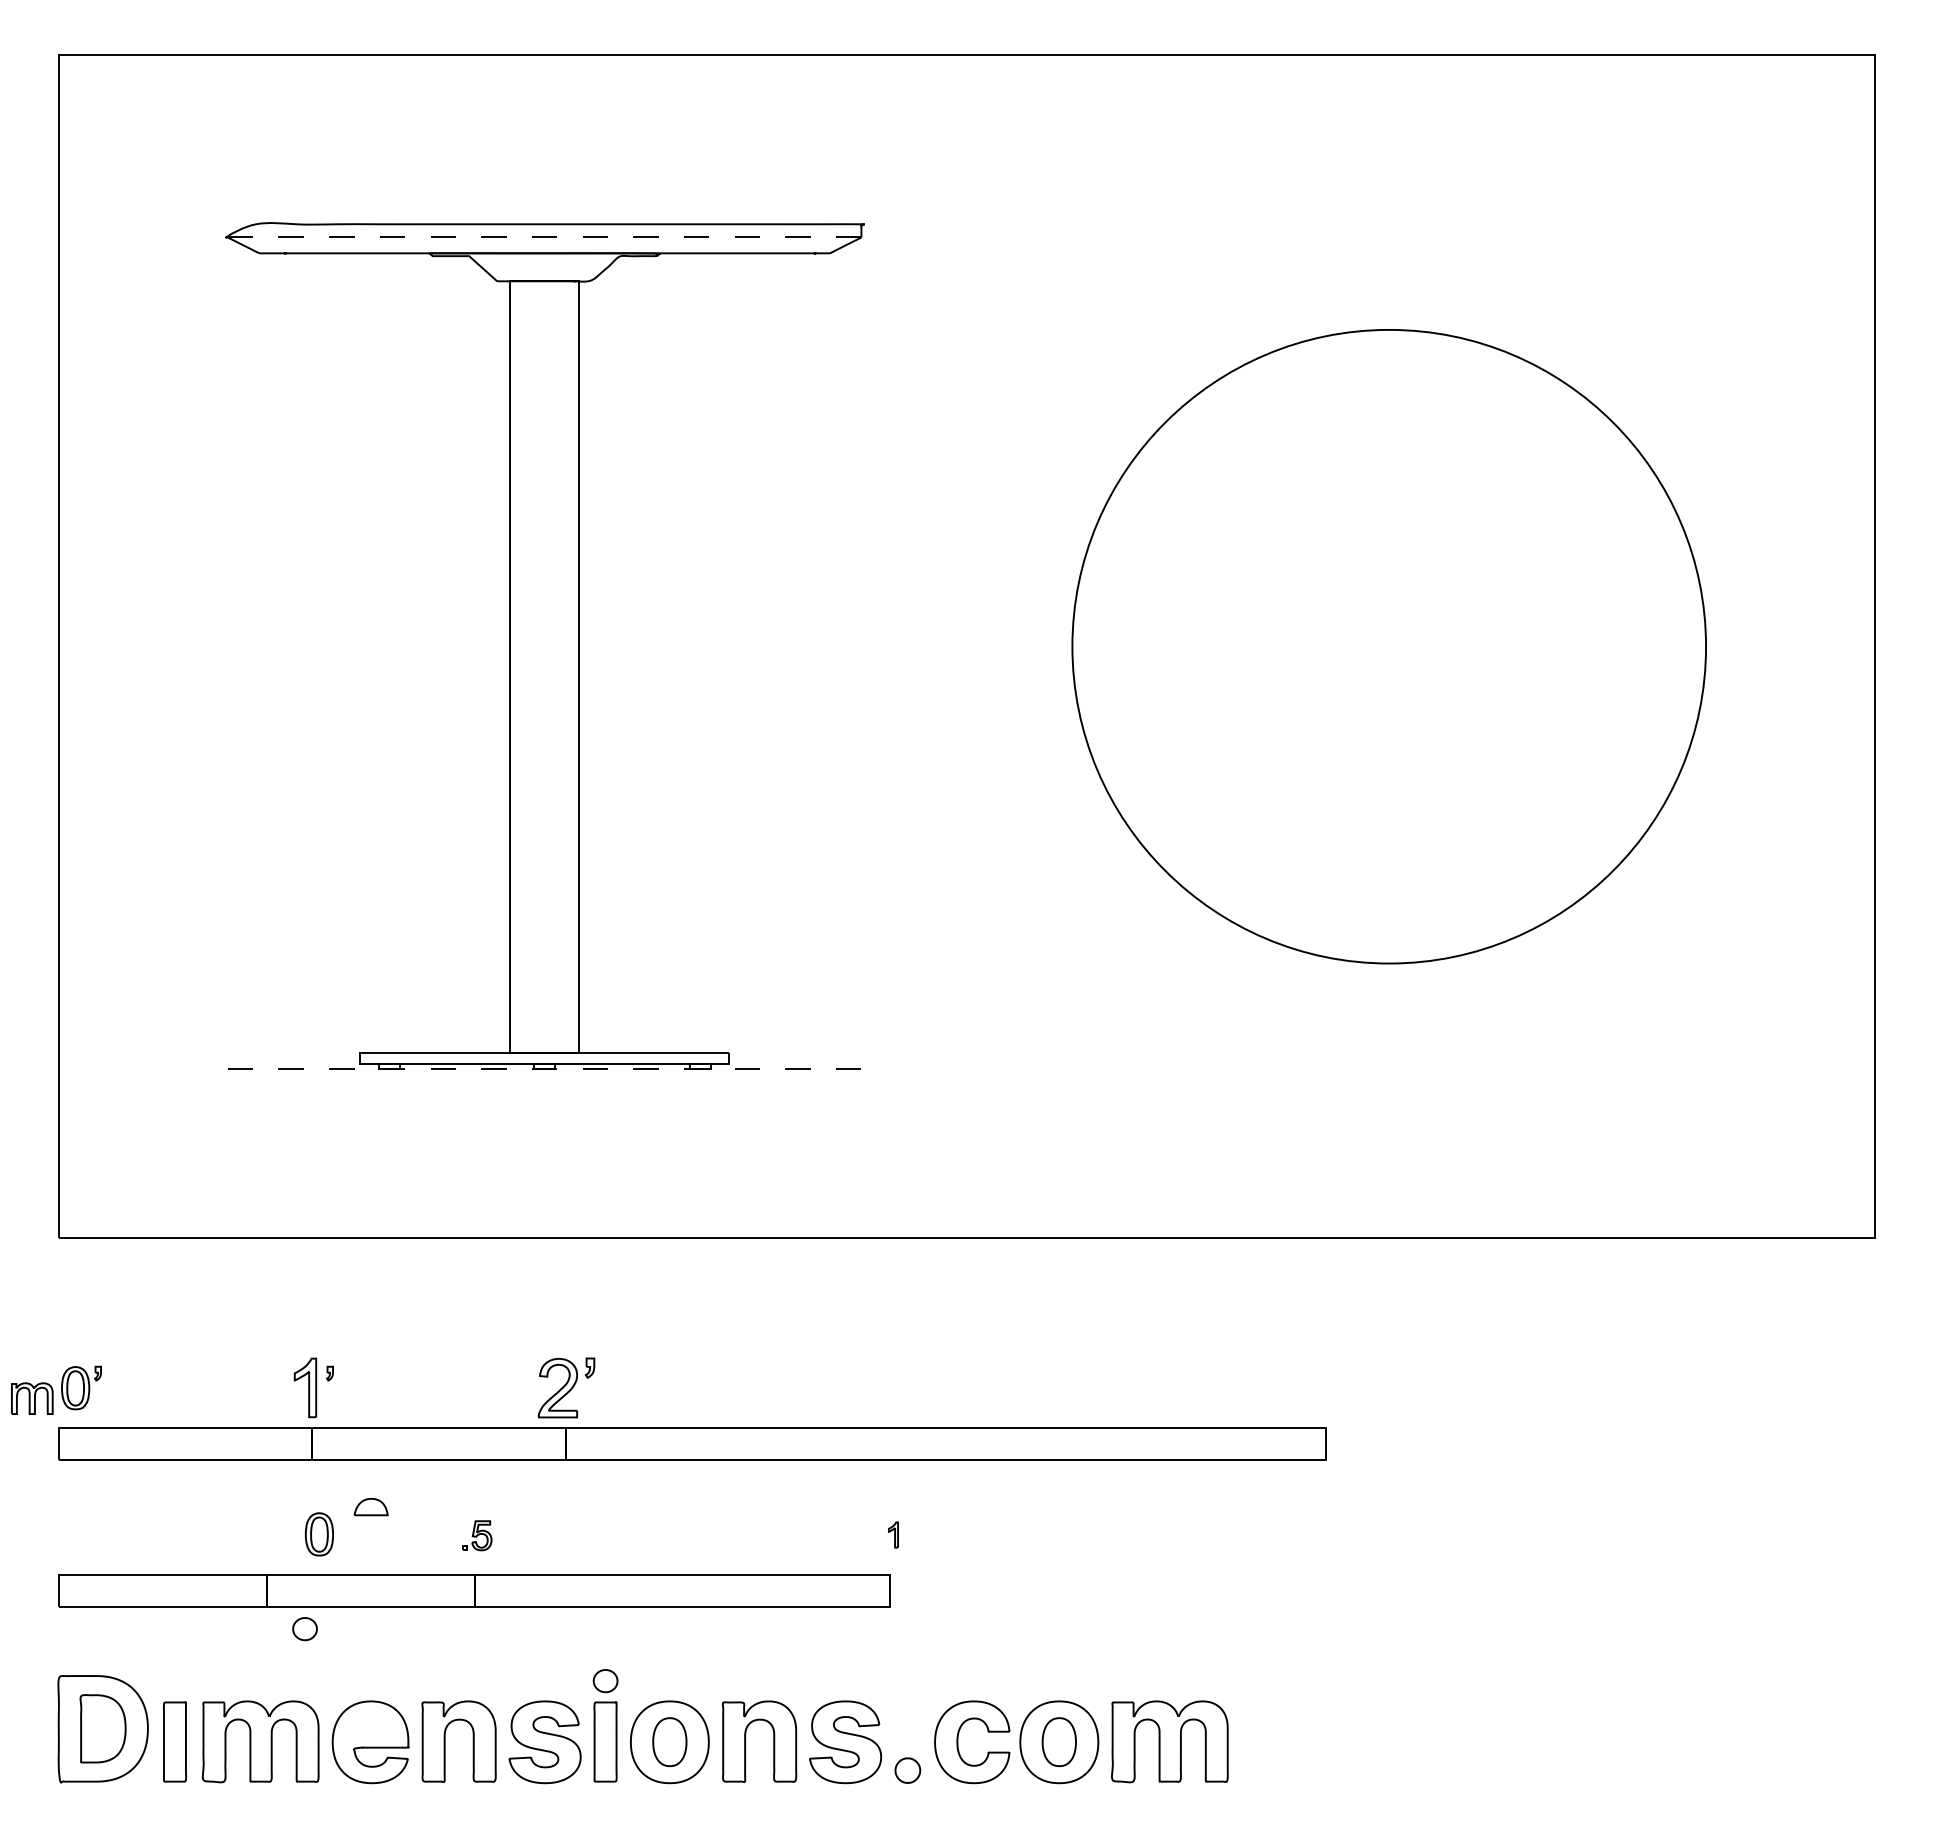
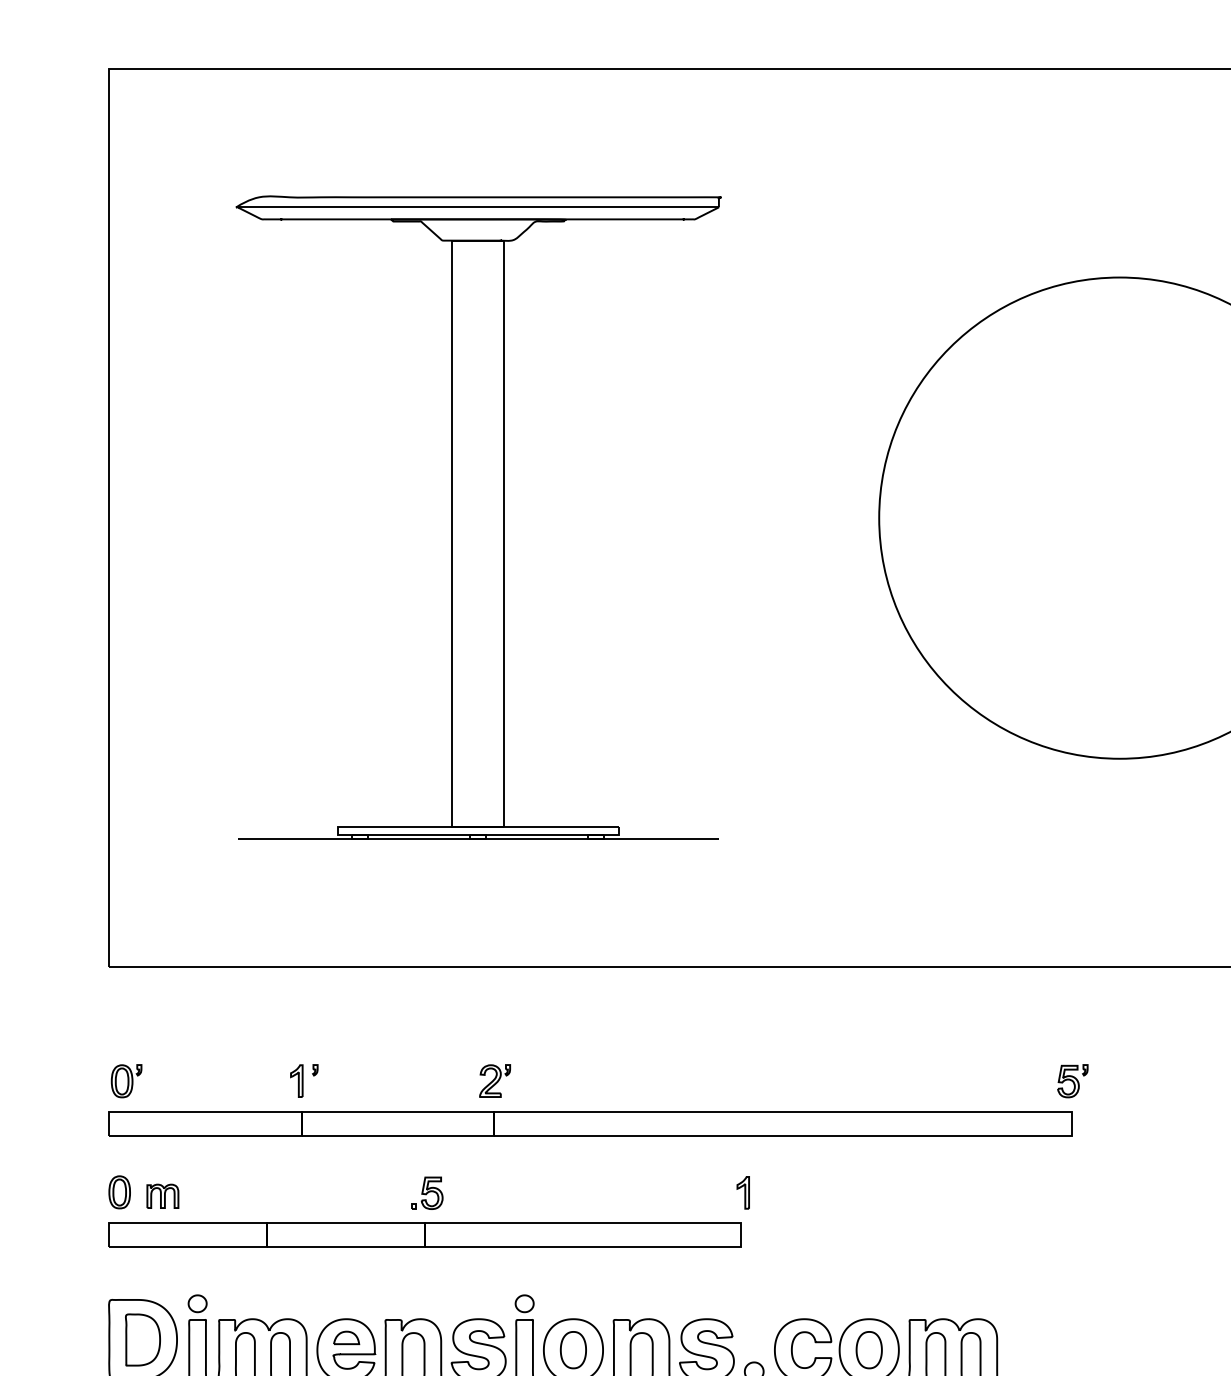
line: (544, 237) -> (478, 207), dashed -> solid
line: (544, 1069) -> (478, 839), dashed -> solid
part: (305, 1387) -> (296, 1080), size x0.71
part: (566, 1387) -> (494, 1080), size x0.71
part: (1327, 1387) -> (1072, 1080), added
part: (32, 1398) -> (163, 1196), moved
part: (370, 1507) -> (346, 1338), moved
part: (318, 1534) -> (119, 1192), moved
part: (893, 1534) -> (743, 1192), size x1.67
part: (477, 1535) -> (427, 1193), size x1.43
part: (304, 1629) -> (197, 1304), moved

